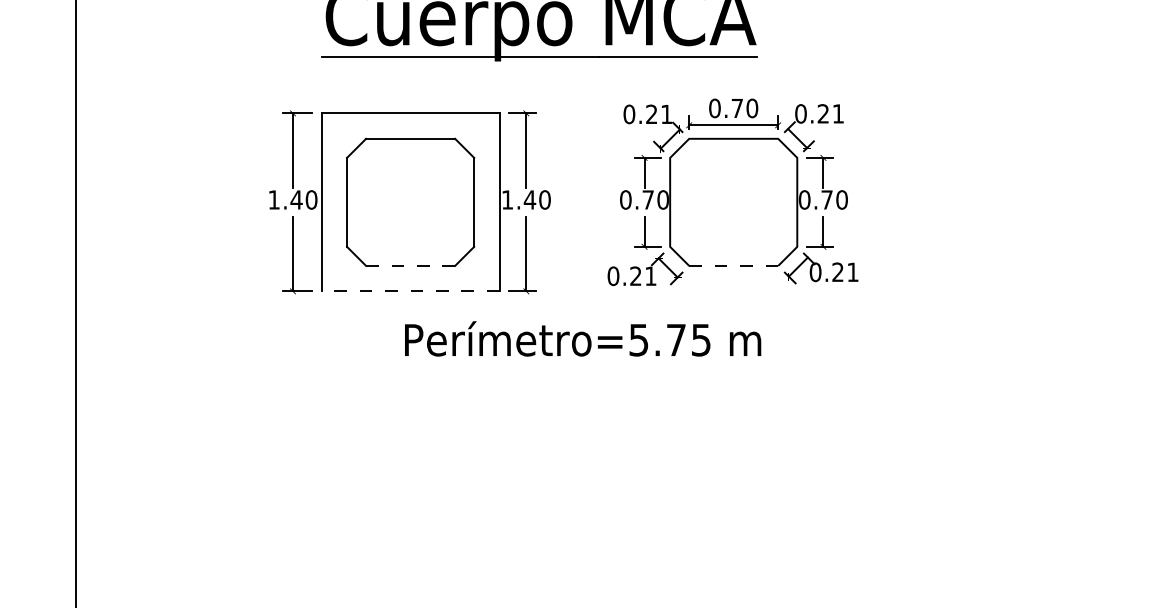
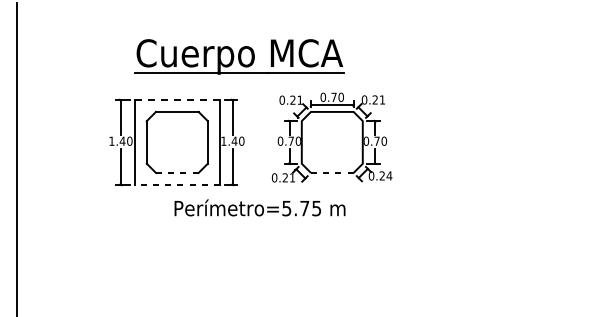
line: (410, 112) -> (177, 99), solid -> dashed
text: (852, 271) -> (389, 175), 0.21 -> 0.24

